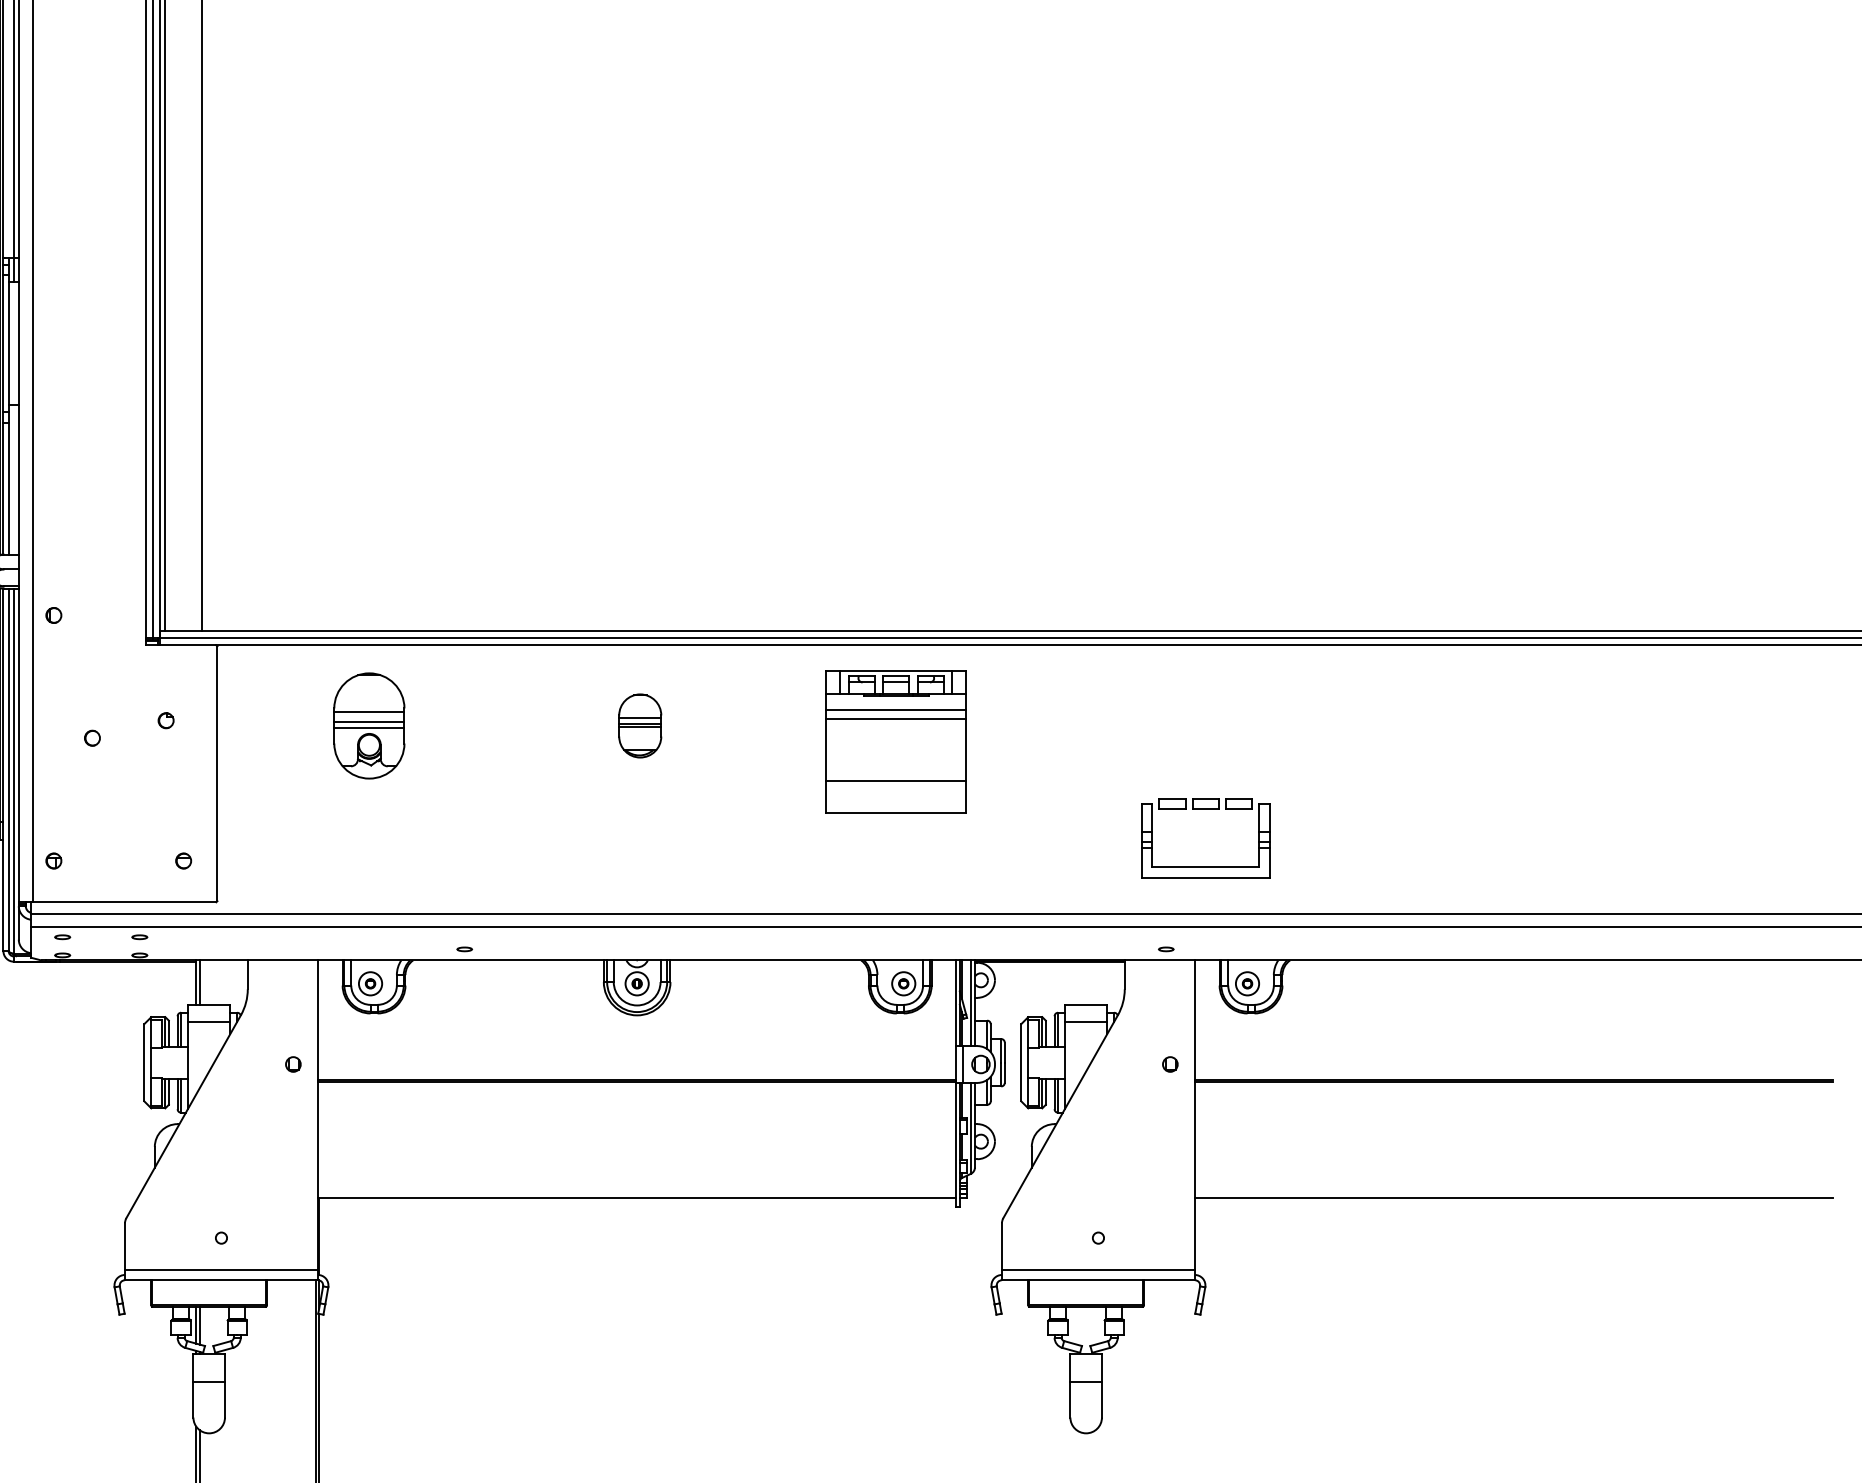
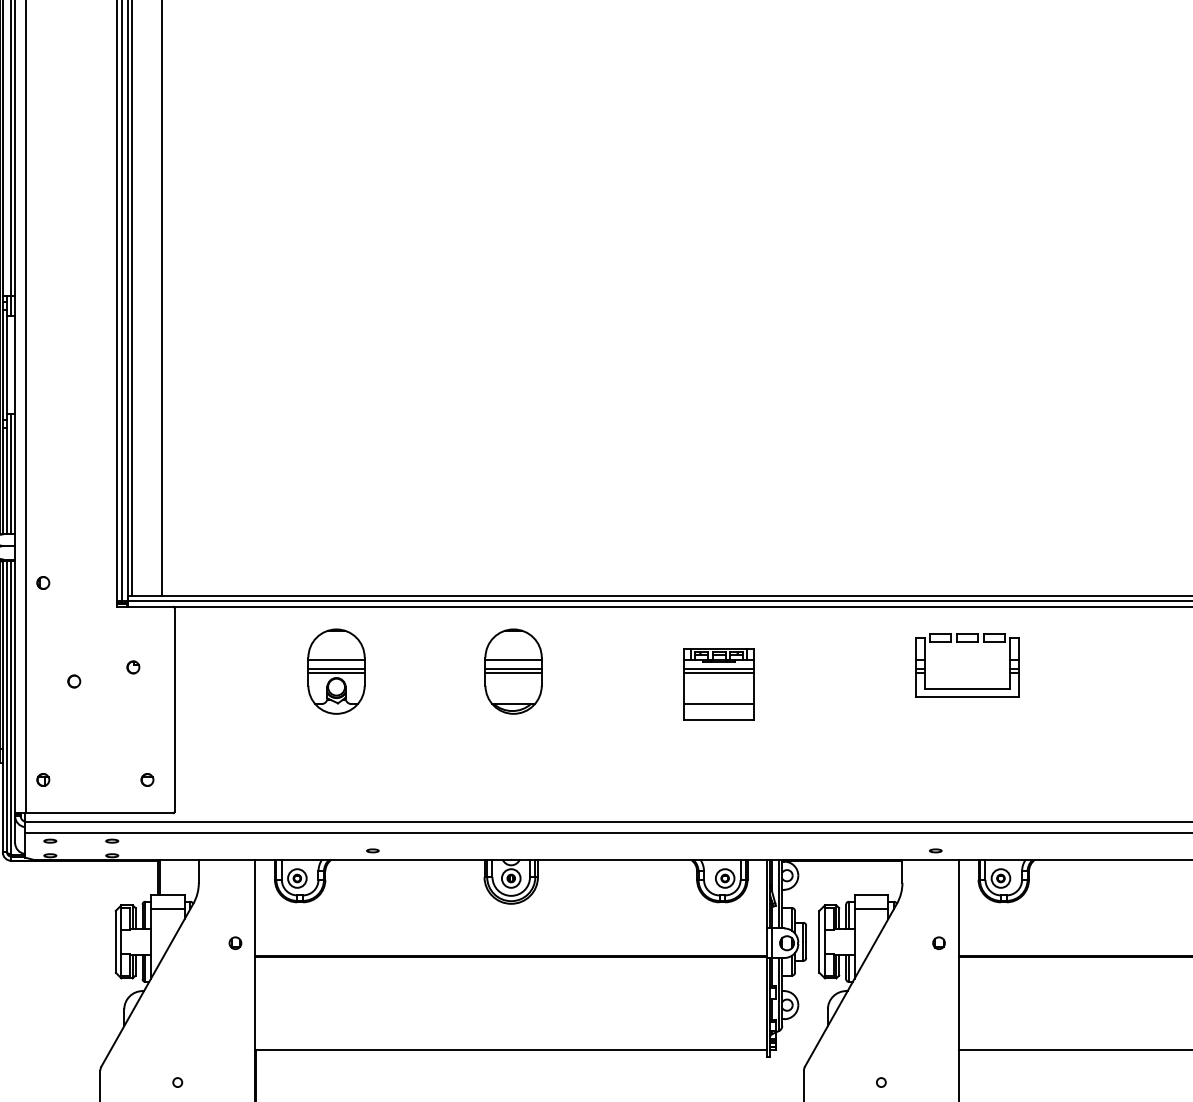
line: (13, 479) -> (10, 473), added
part: (369, 725) -> (336, 671), moved
part: (640, 725) -> (513, 671), size x1.67
part: (895, 742) -> (718, 684), size x0.62
part: (1205, 866) -> (967, 688), moved

